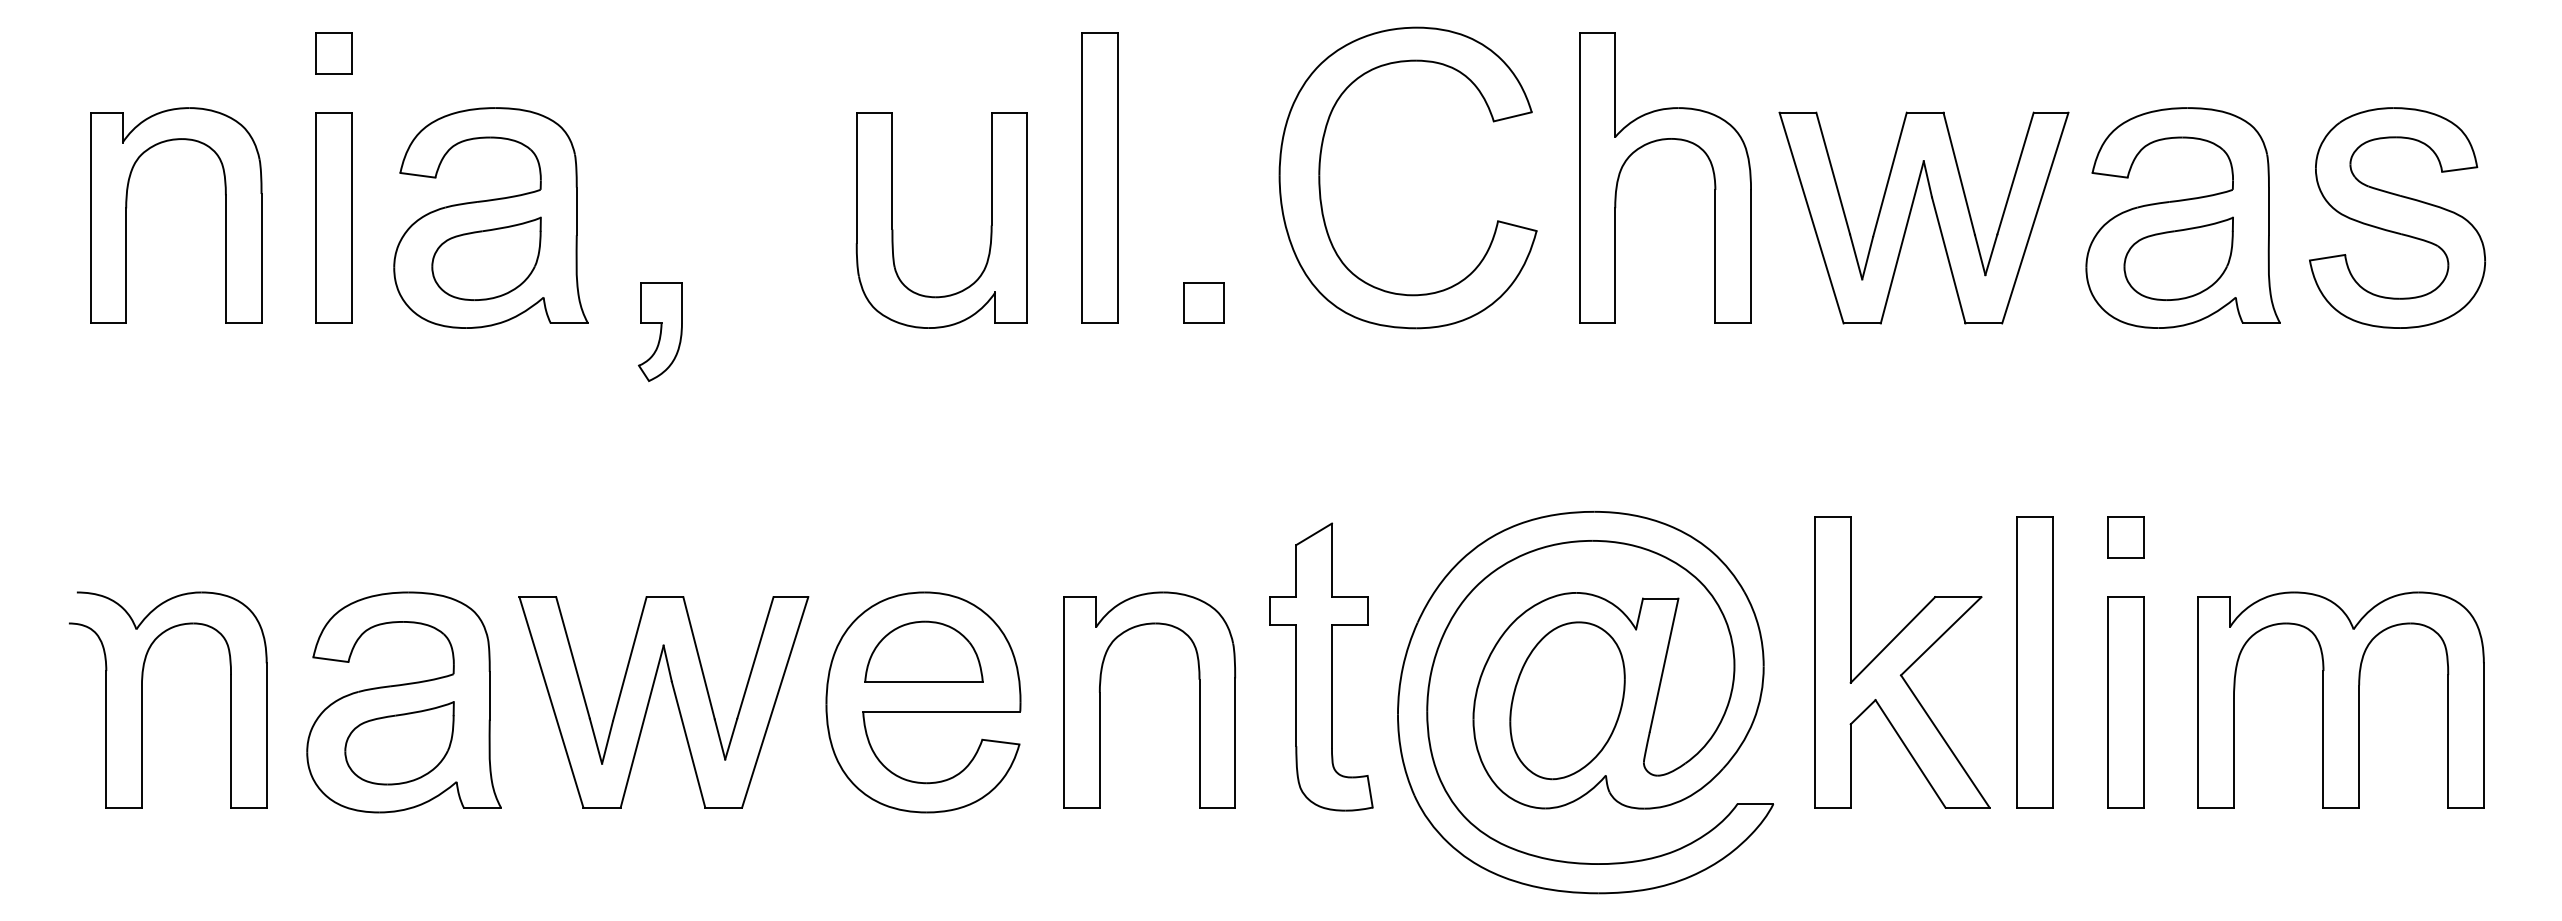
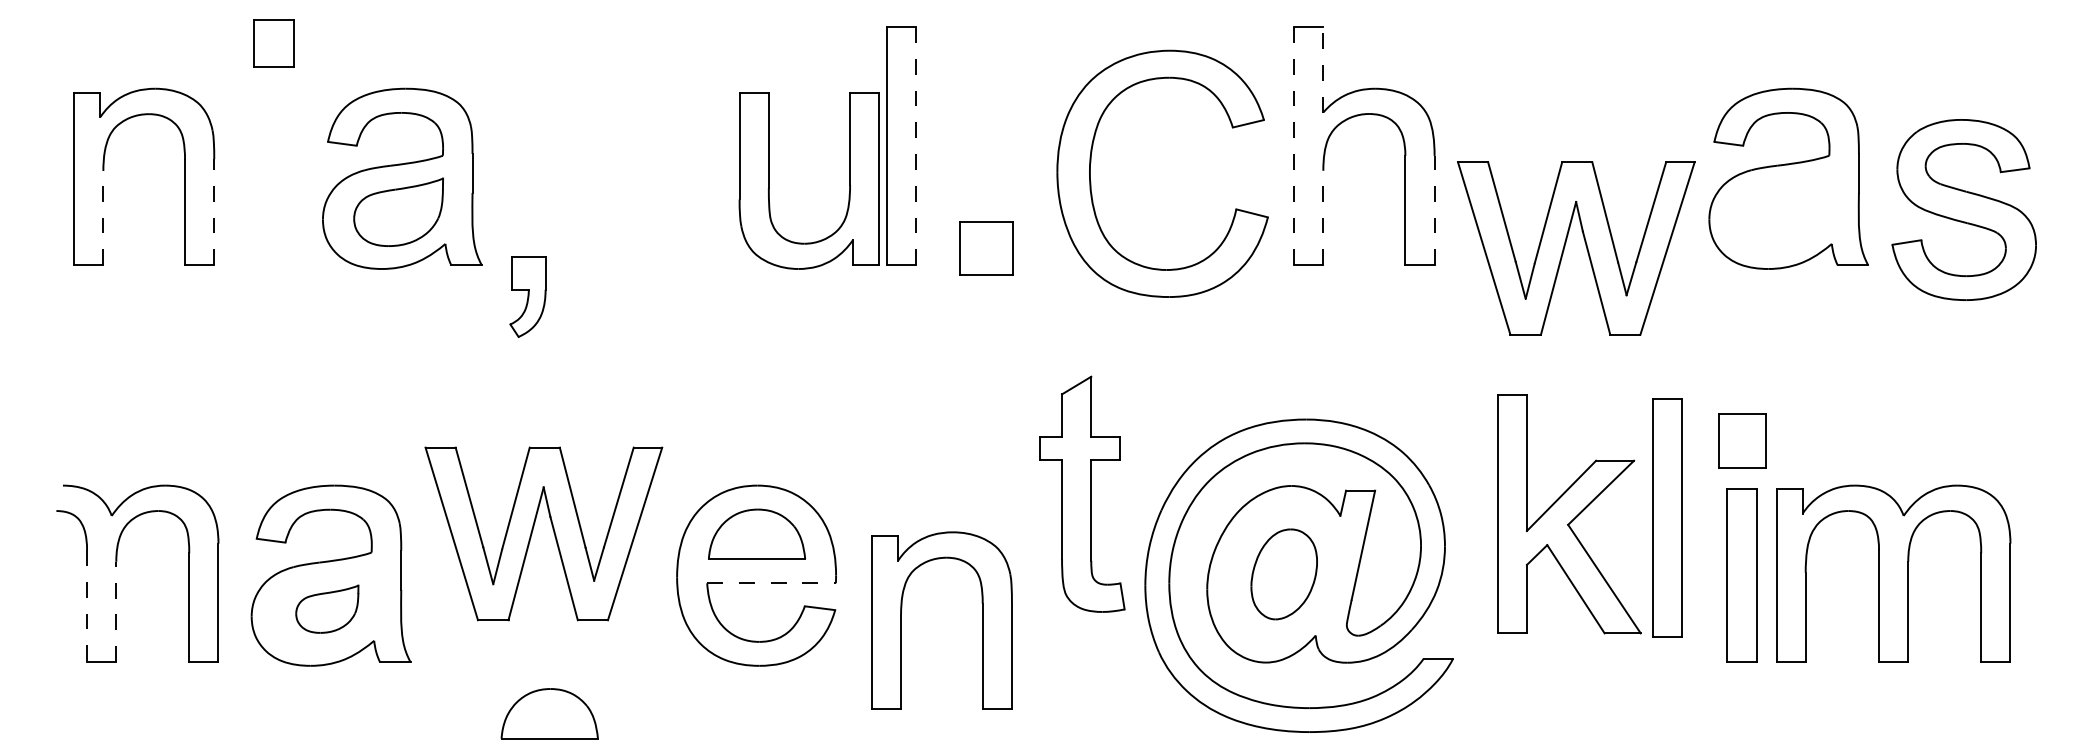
part: (333, 53) -> (273, 44), size x1.4
line: (1615, 84) -> (1323, 69), solid -> dashed
line: (1118, 177) -> (916, 145), solid -> dashed
part: (1320, 177) -> (1090, 173), moved
line: (1579, 178) -> (1294, 146), solid -> dashed
part: (1935, 215) -> (1585, 246), moved
part: (333, 217) -> (273, 178), removed
part: (2397, 217) -> (1964, 209), moved
part: (893, 229) -> (769, 188), moved
line: (1751, 256) -> (1434, 210), solid -> dashed
line: (261, 258) -> (214, 212), solid -> dashed
part: (2178, 258) -> (1784, 212), removed
line: (126, 265) -> (103, 217), solid -> dashed
line: (1615, 265) -> (1323, 217), solid -> dashed
part: (1203, 302) -> (986, 248), size x1.6
part: (660, 331) -> (528, 296), moved
part: (2125, 537) -> (1741, 440), size x1.6
part: (1902, 662) -> (1569, 514), moved
part: (2034, 662) -> (1666, 517), moved
part: (1321, 666) -> (1082, 493), moved
part: (1100, 699) -> (901, 620), moved
part: (2340, 699) -> (1892, 573), moved
part: (675, 700) -> (553, 532), moved
part: (1567, 700) -> (1284, 574), size x0.7
line: (941, 711) -> (771, 583), solid -> dashed
line: (106, 739) -> (87, 606), solid -> dashed
part: (399, 743) -> (327, 609), size x0.7
line: (141, 746) -> (115, 611), solid -> dashed
part: (670, 870) -> (549, 713), added

